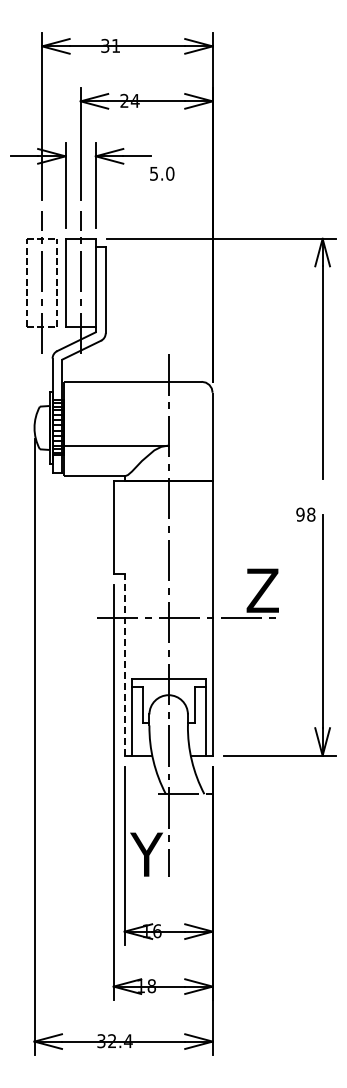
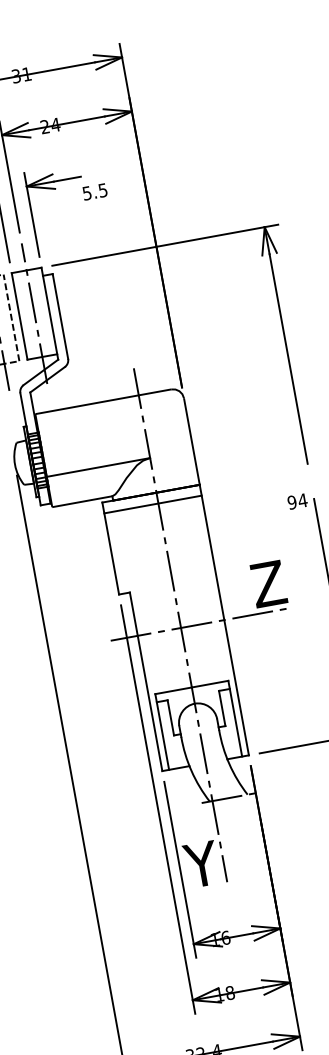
text: (170, 173) -> (103, 190), 5.0 -> 5.5
line: (162, 491) -> (152, 504), added
text: (310, 514) -> (302, 500), 98 -> 94
line: (124, 664) -> (145, 681), dashed -> solid

